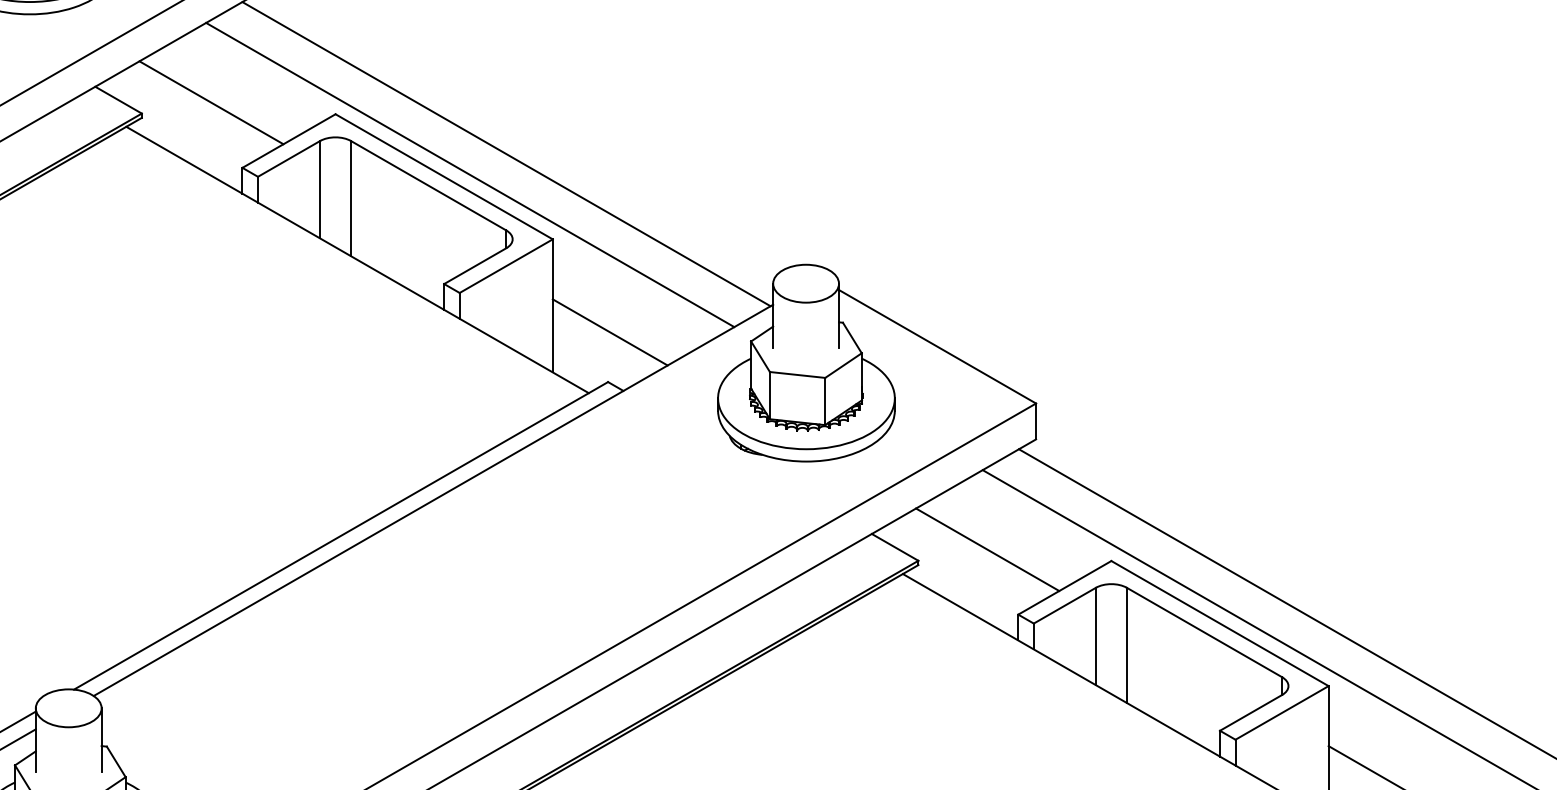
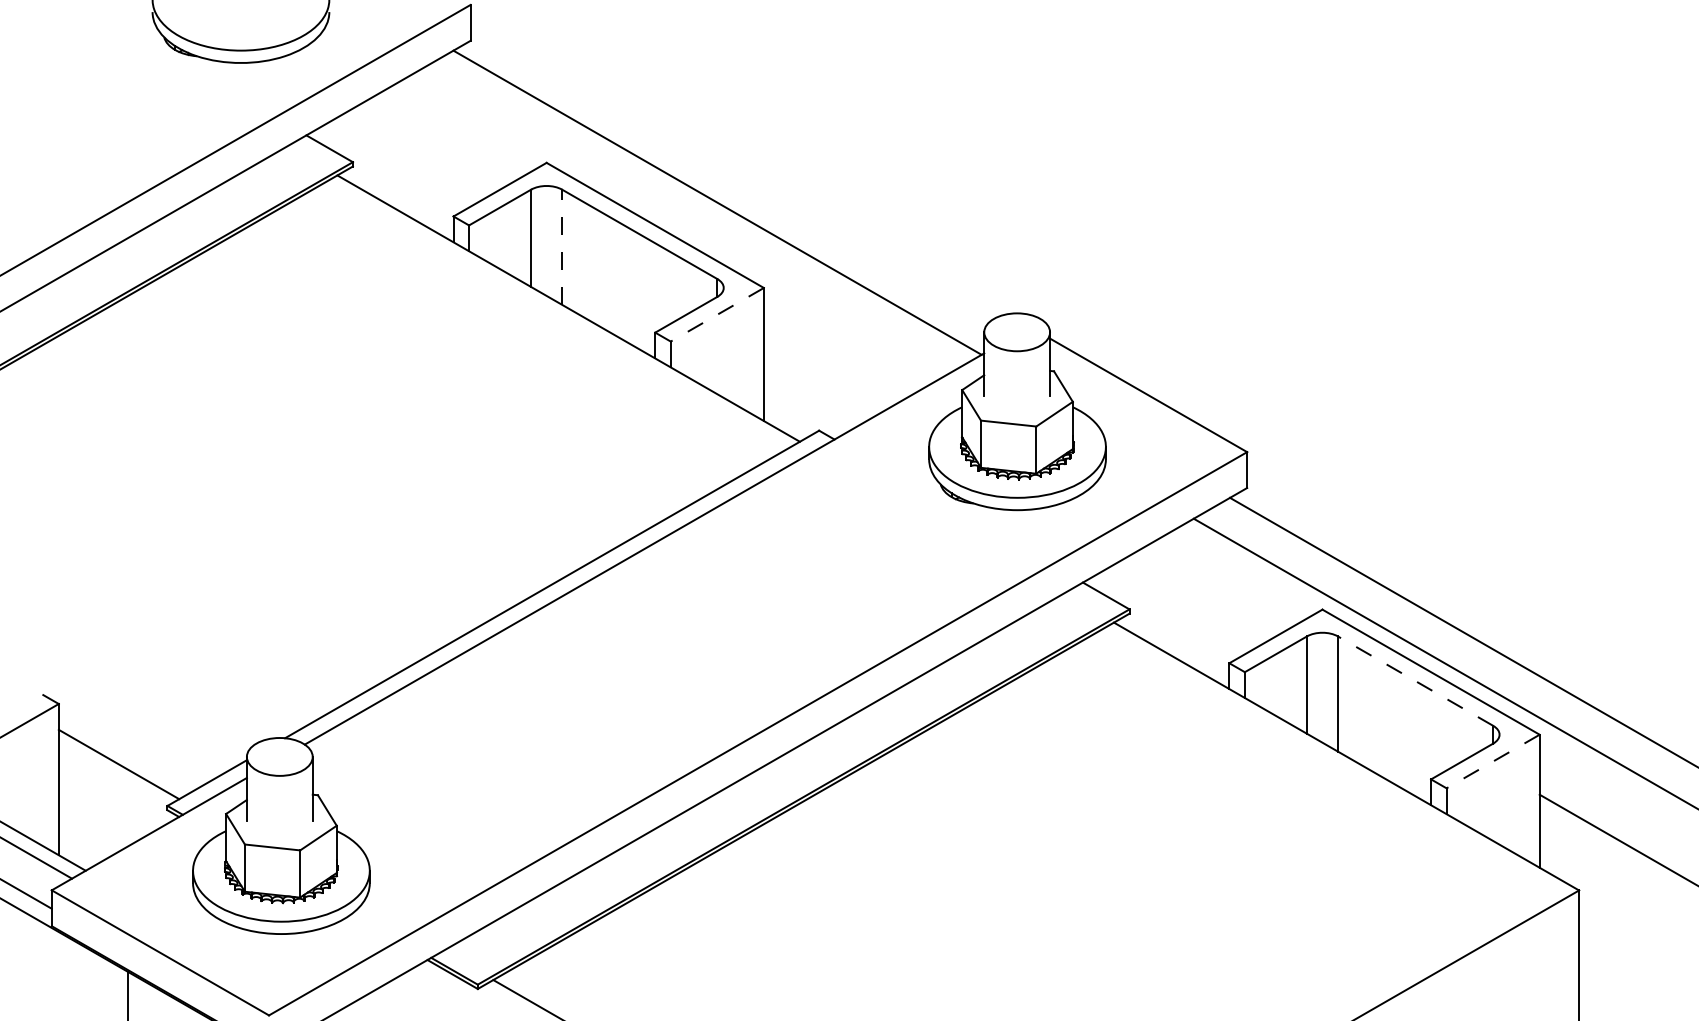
line: (211, 101) -> (422, 150), removed
line: (470, 174) -> (681, 223), removed
line: (351, 198) -> (562, 247), solid -> dashed
line: (506, 265) -> (717, 314), solid -> dashed
line: (609, 331) -> (820, 380), removed
line: (987, 549) -> (1198, 598), removed
line: (1204, 632) -> (1415, 681), solid -> dashed
line: (1282, 712) -> (1493, 761), solid -> dashed

